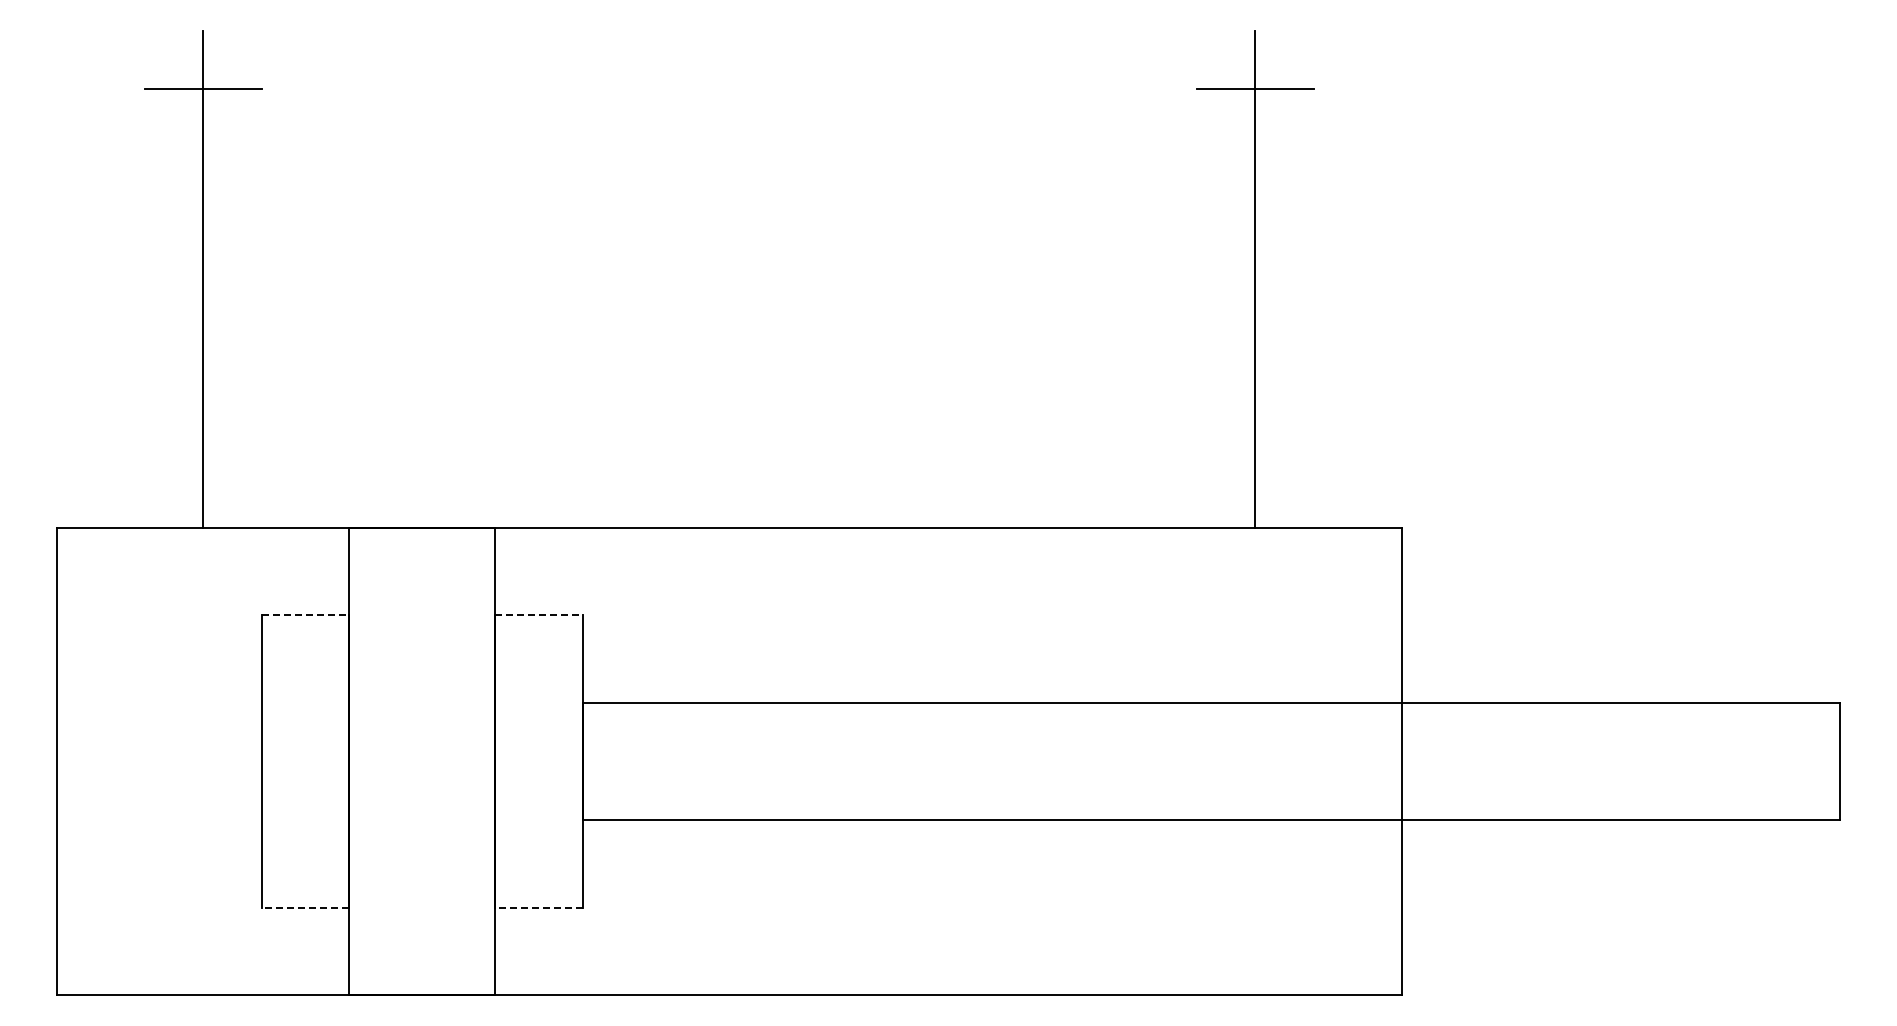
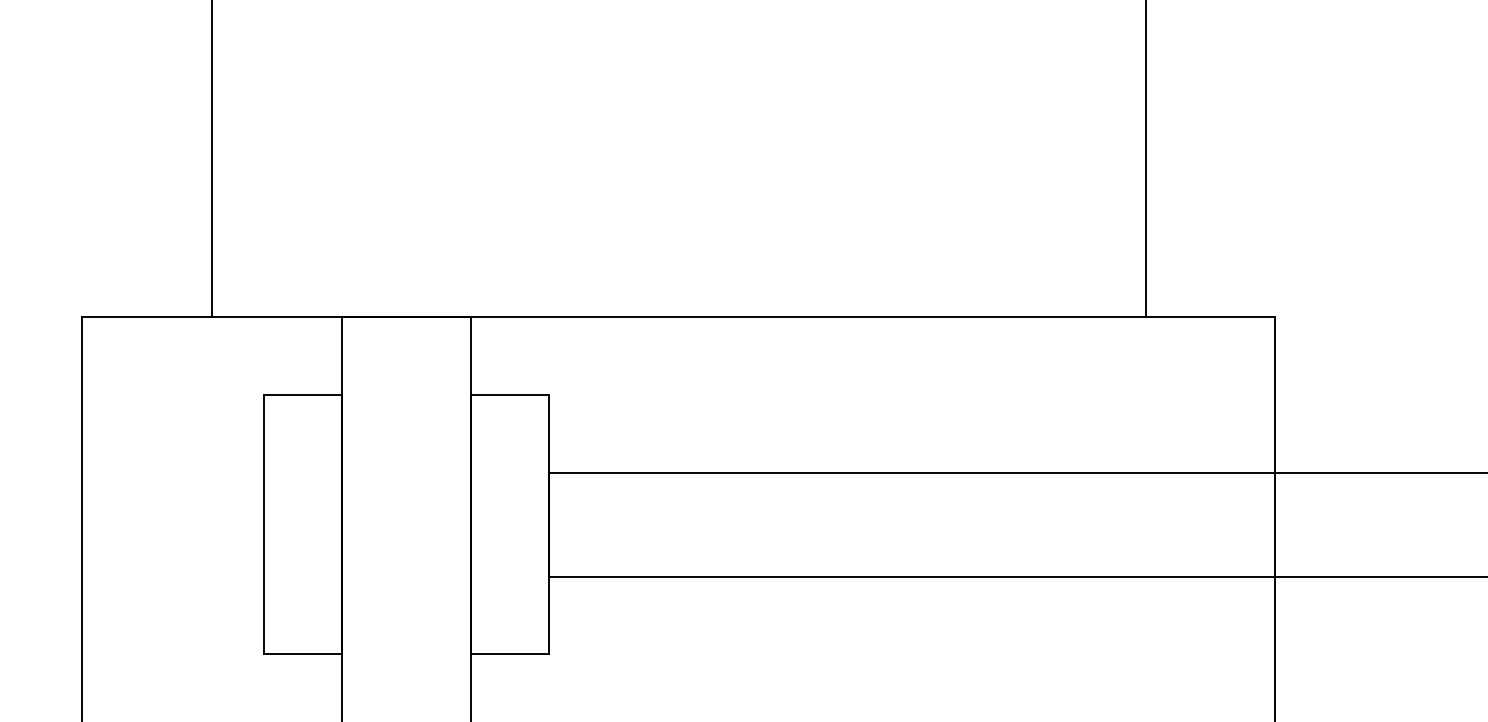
line: (305, 615) -> (302, 395), dashed -> solid
line: (539, 615) -> (510, 395), dashed -> solid
line: (305, 907) -> (302, 654), dashed -> solid
line: (539, 907) -> (510, 654), dashed -> solid

